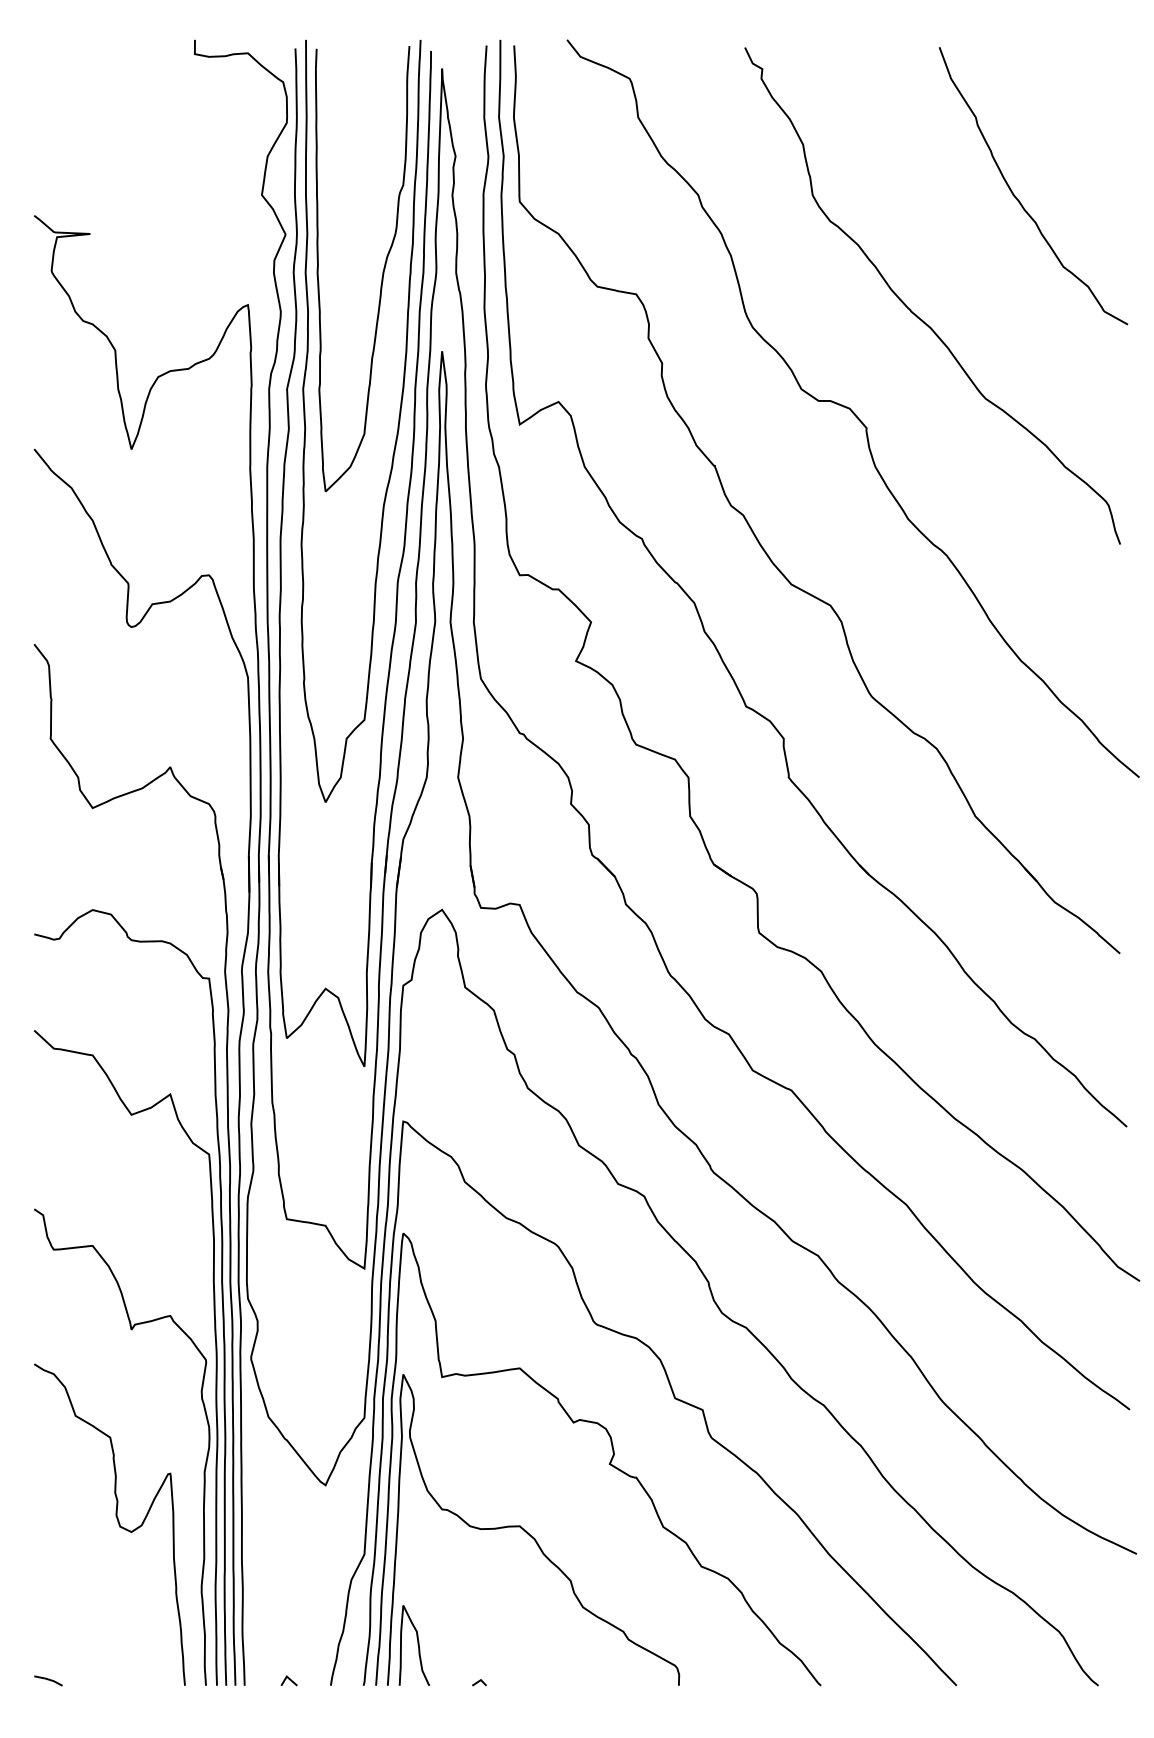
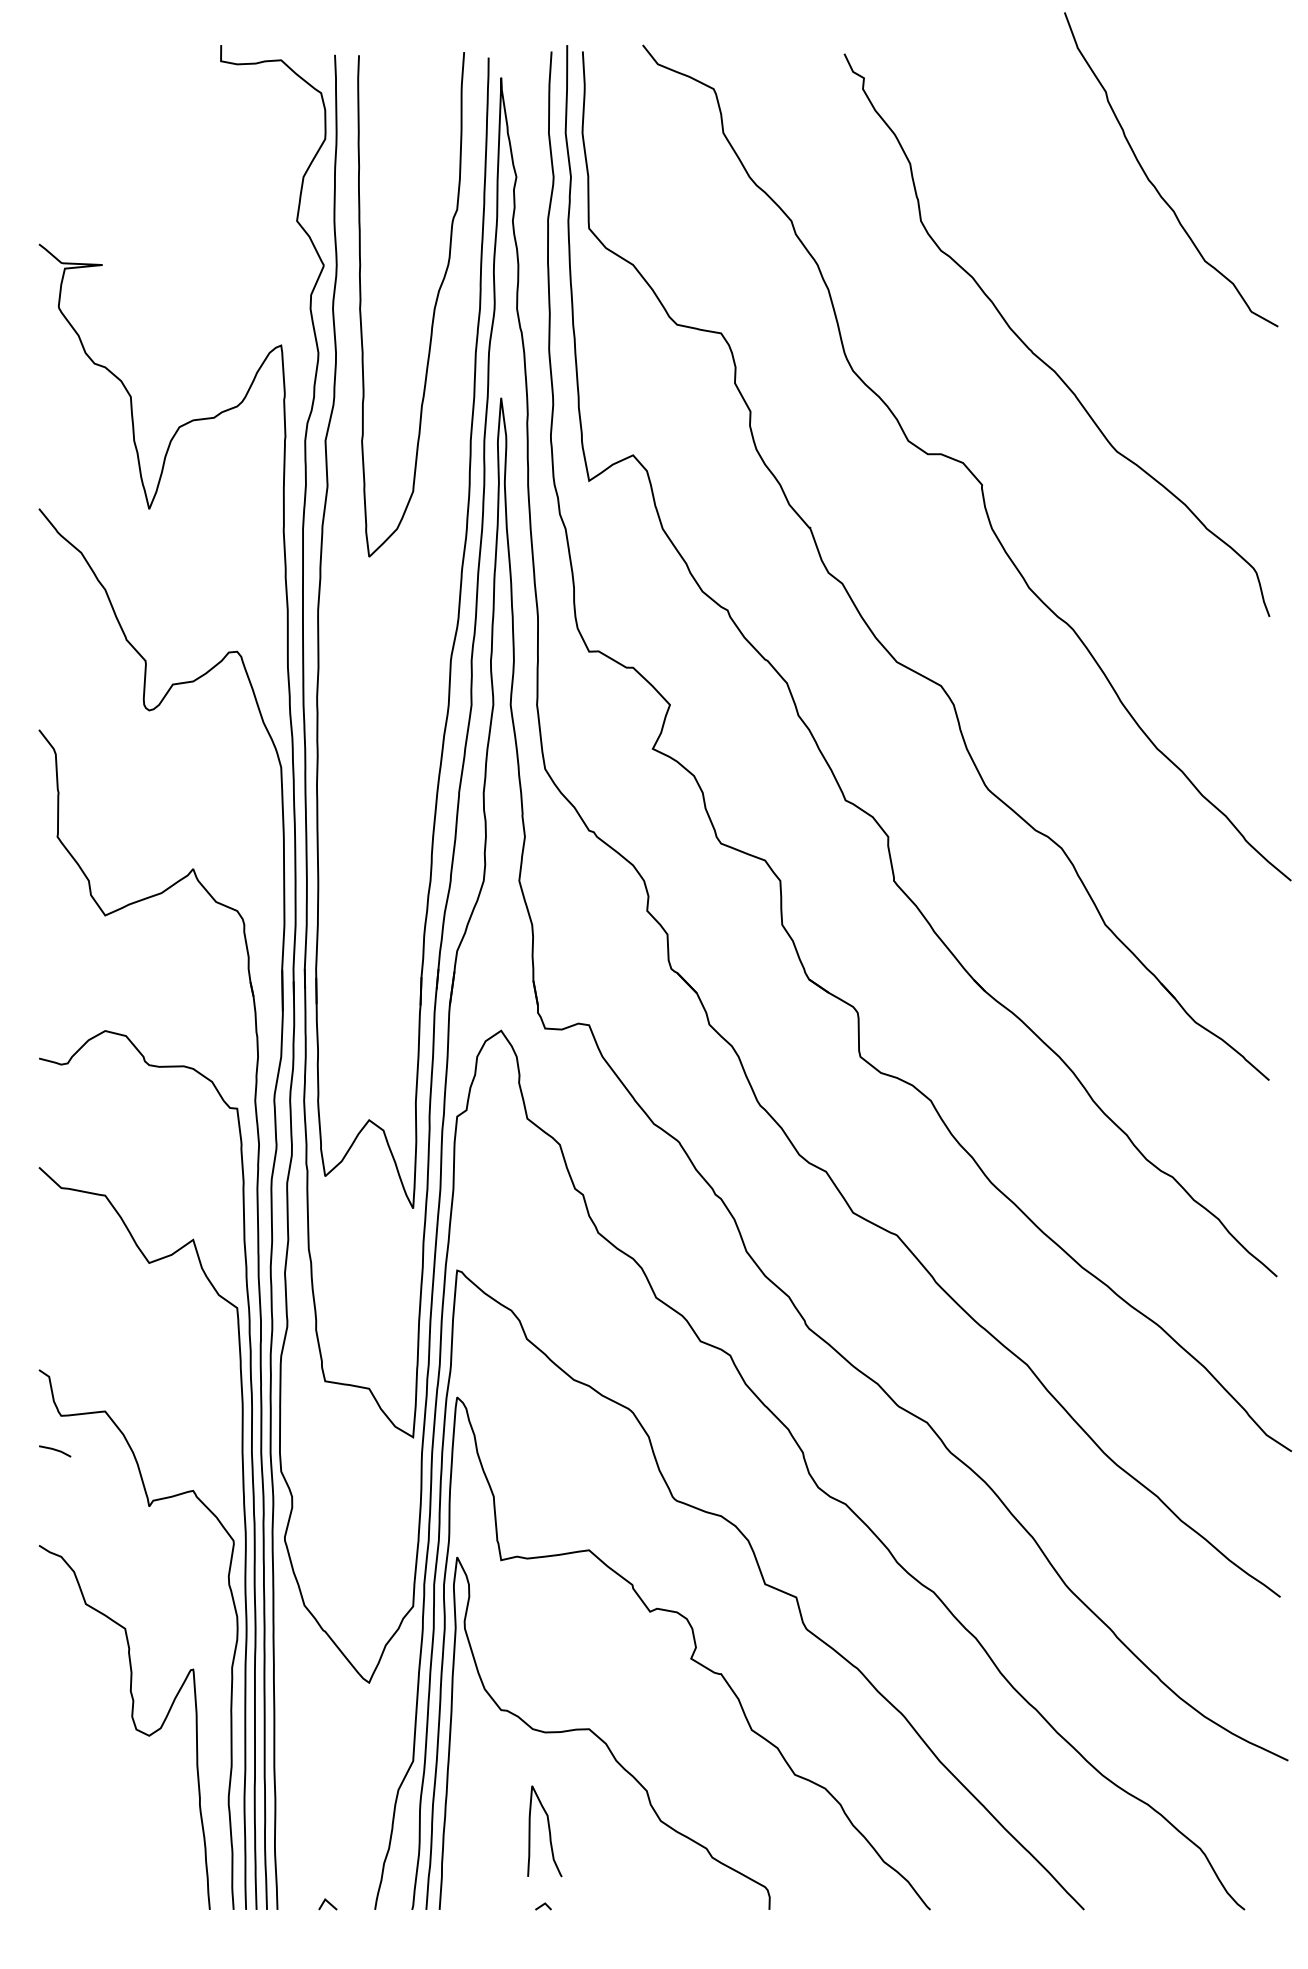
curve: (1017, 198) -> (1153, 183), moved
curve: (397, 427) -> (450, 484), removed
curve: (417, 1645) -> (548, 1831), moved
line: (48, 1680) -> (55, 1450), moved

